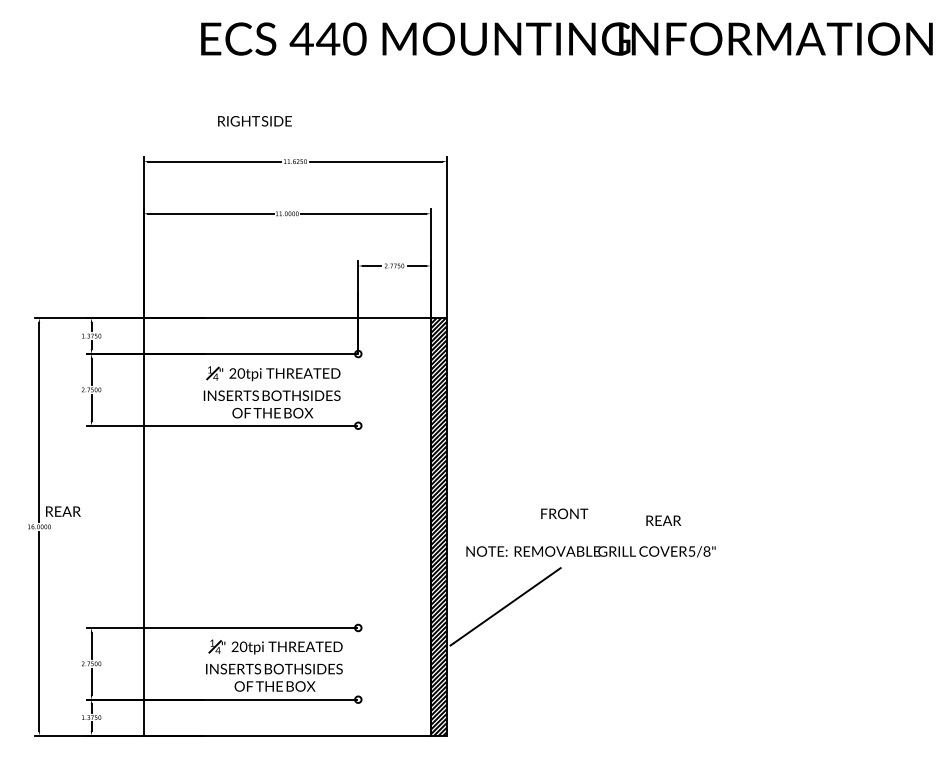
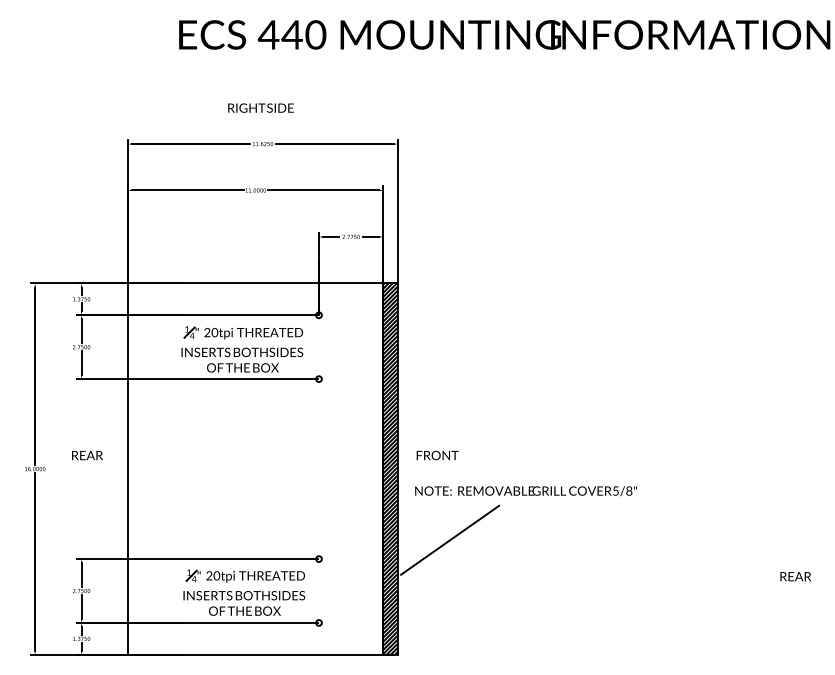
text: (254, 120) -> (260, 107), moved
text: (63, 511) -> (87, 455), moved
text: (564, 513) -> (437, 455), moved
text: (663, 520) -> (795, 576), moved

